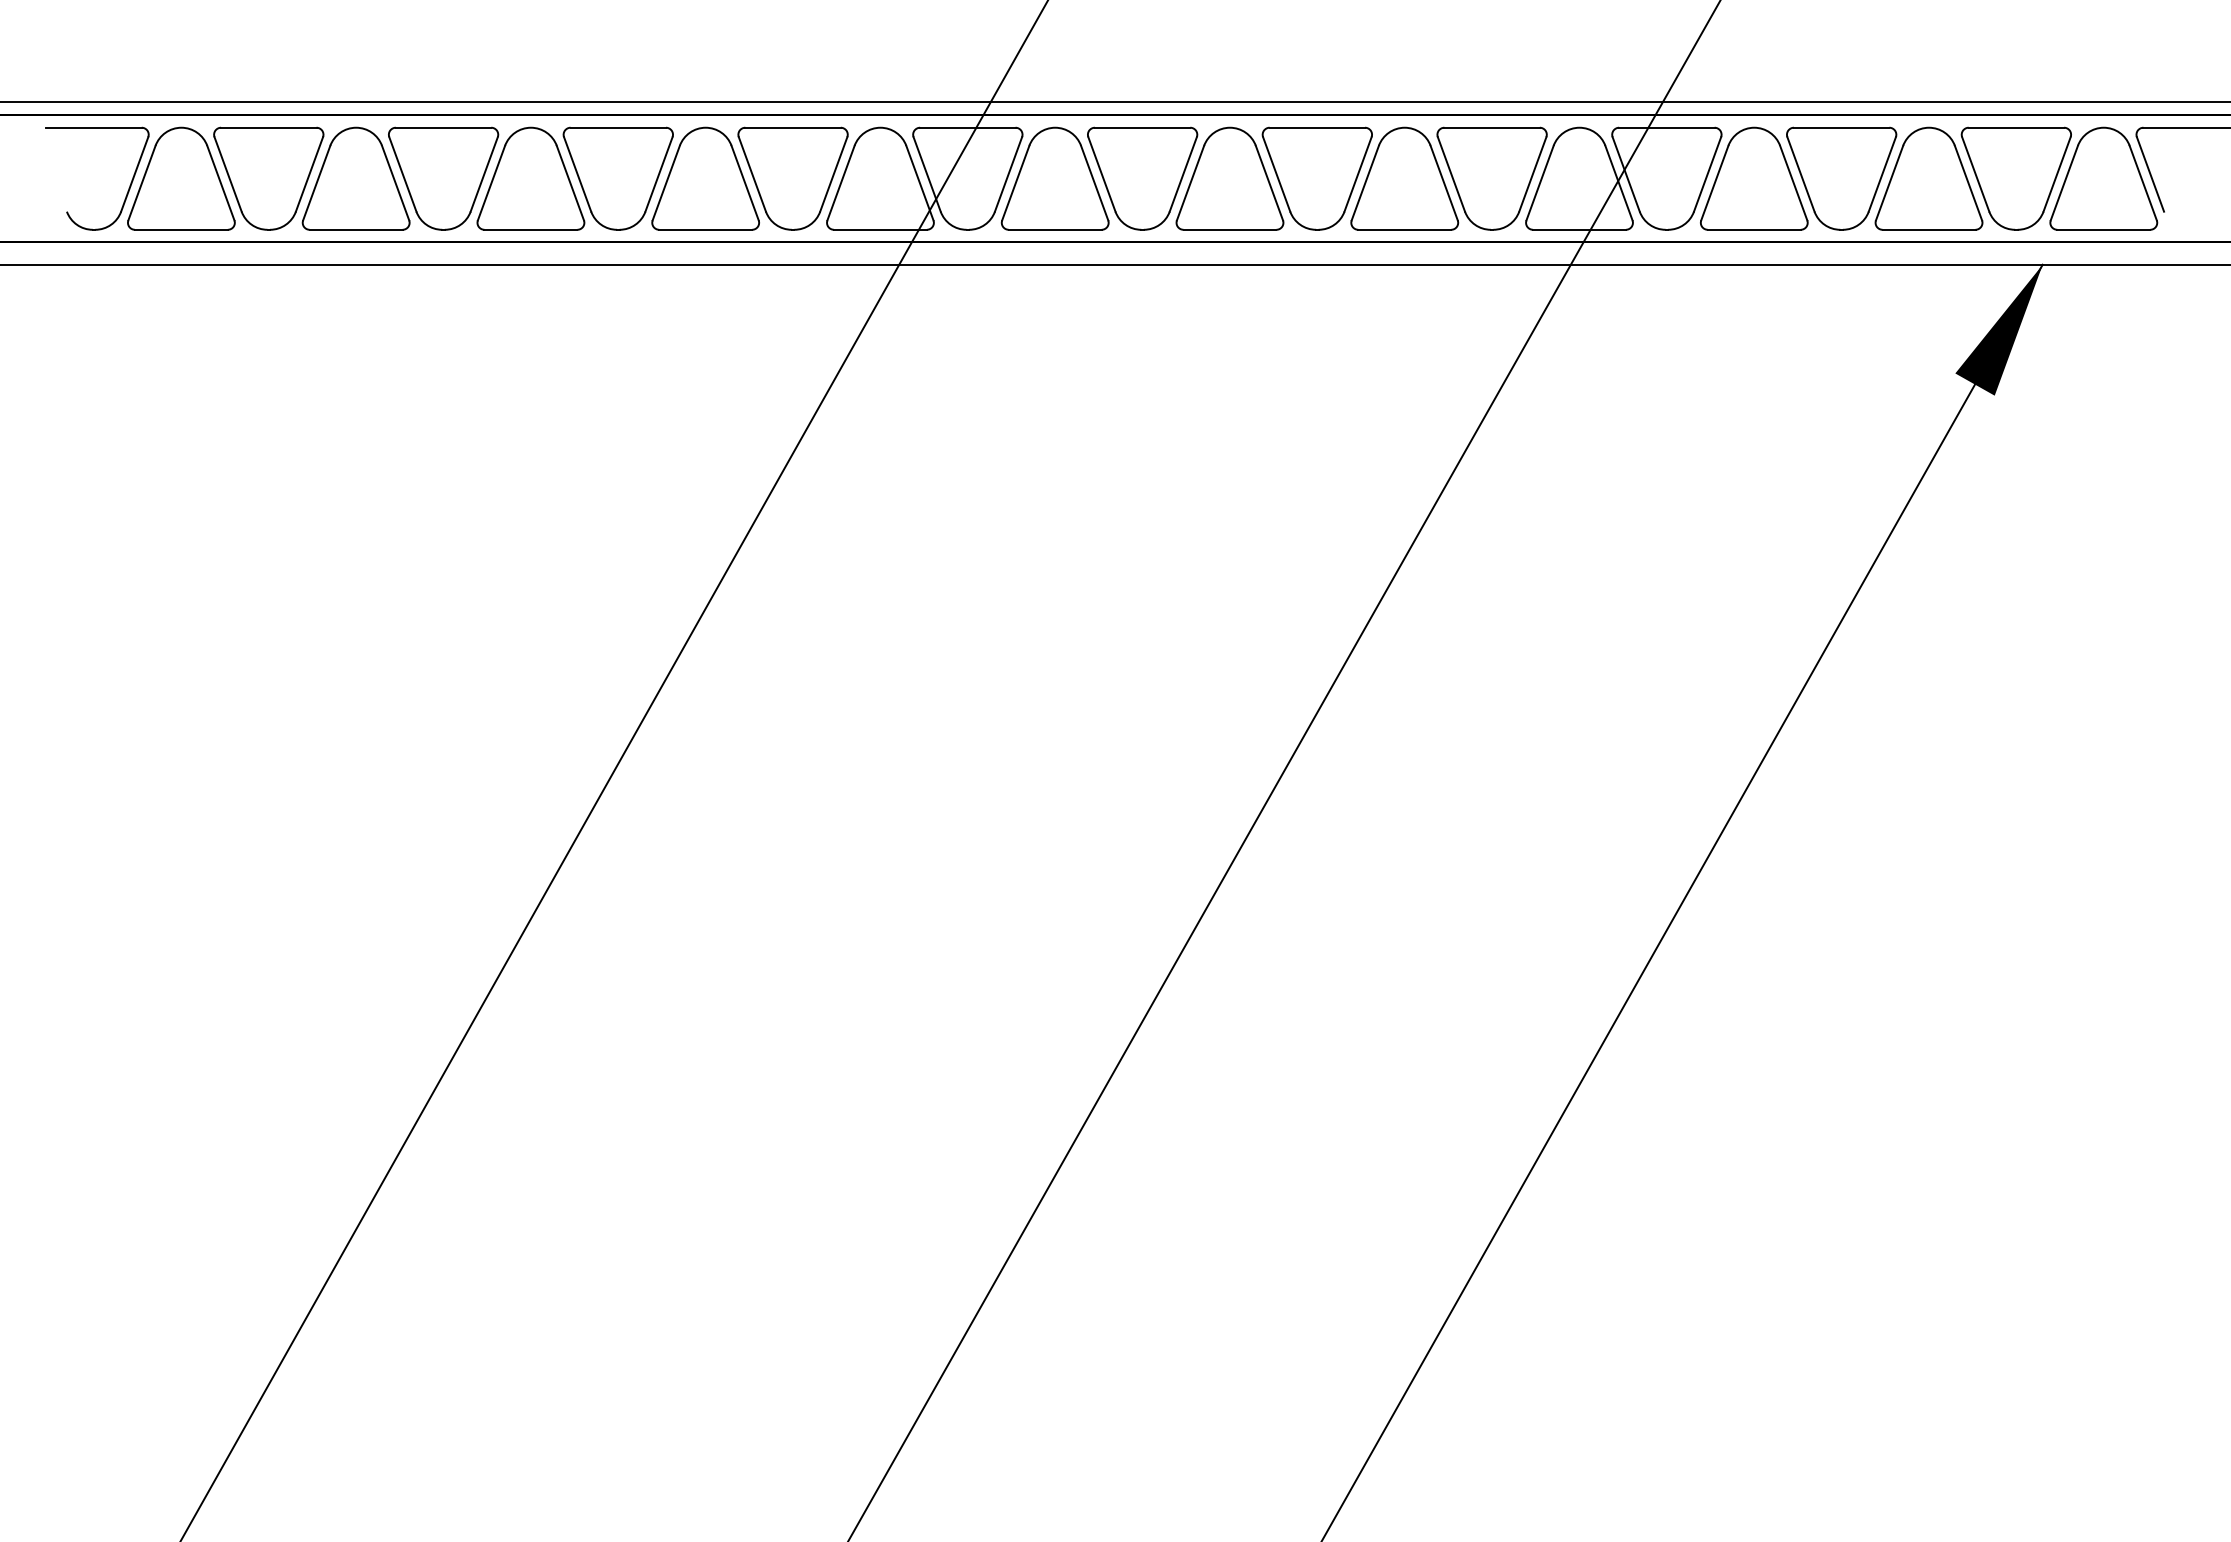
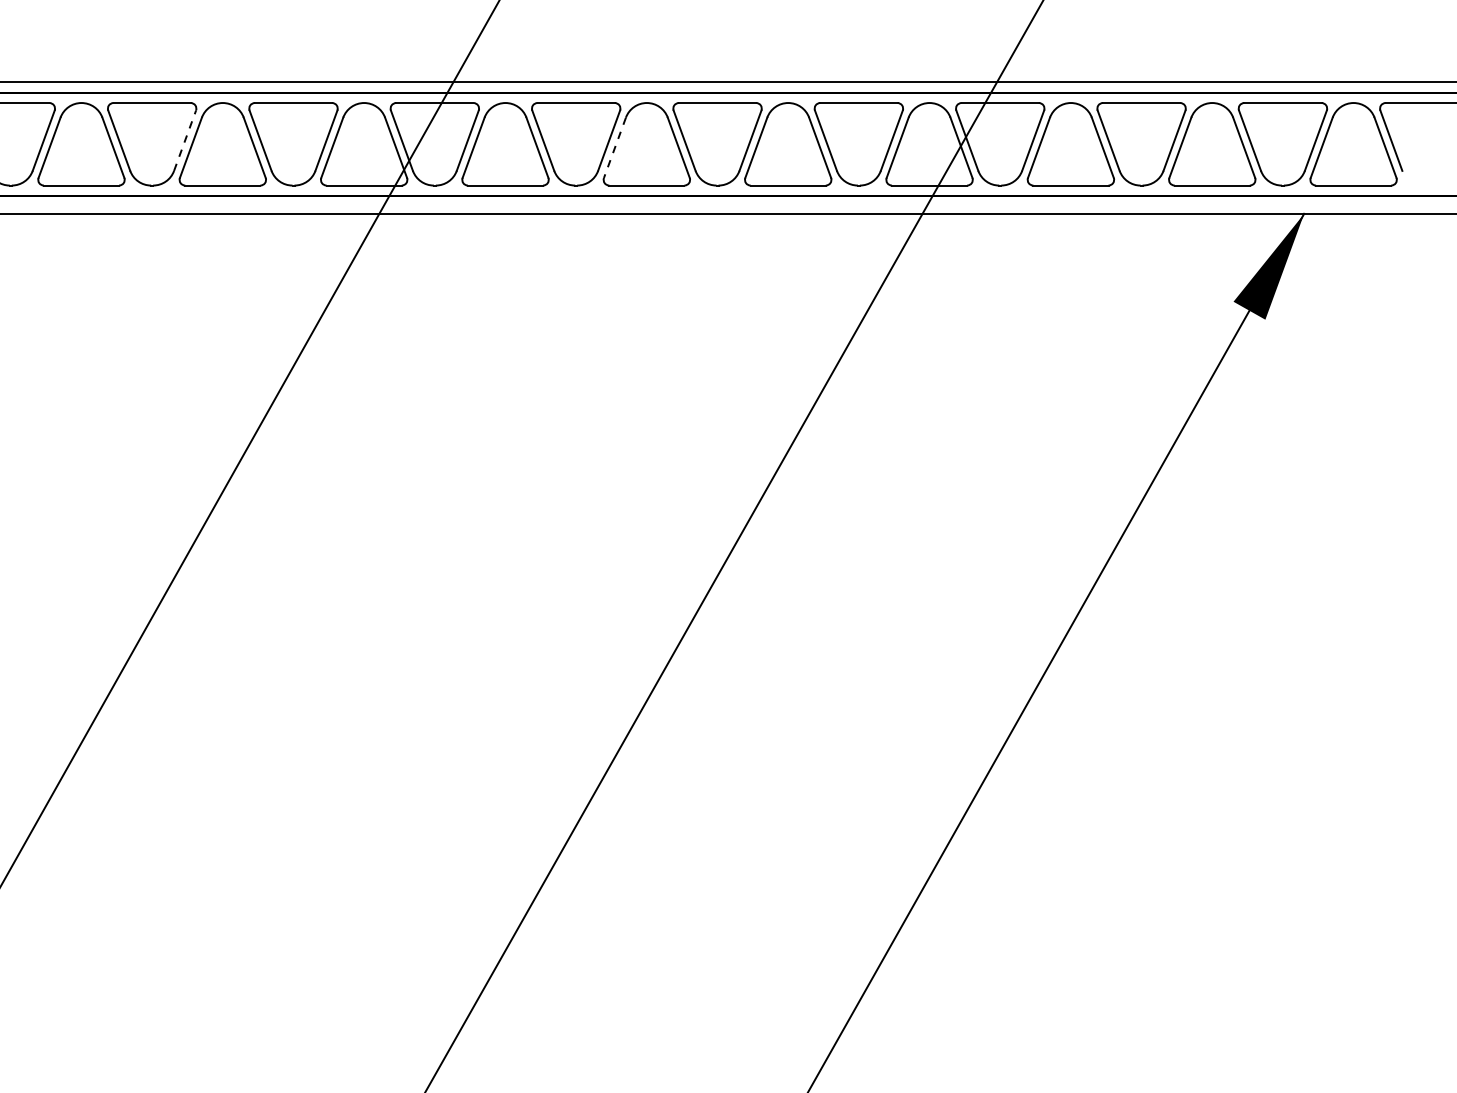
line: (659, 174) -> (185, 140), solid -> dashed
line: (1190, 183) -> (614, 148), solid -> dashed

